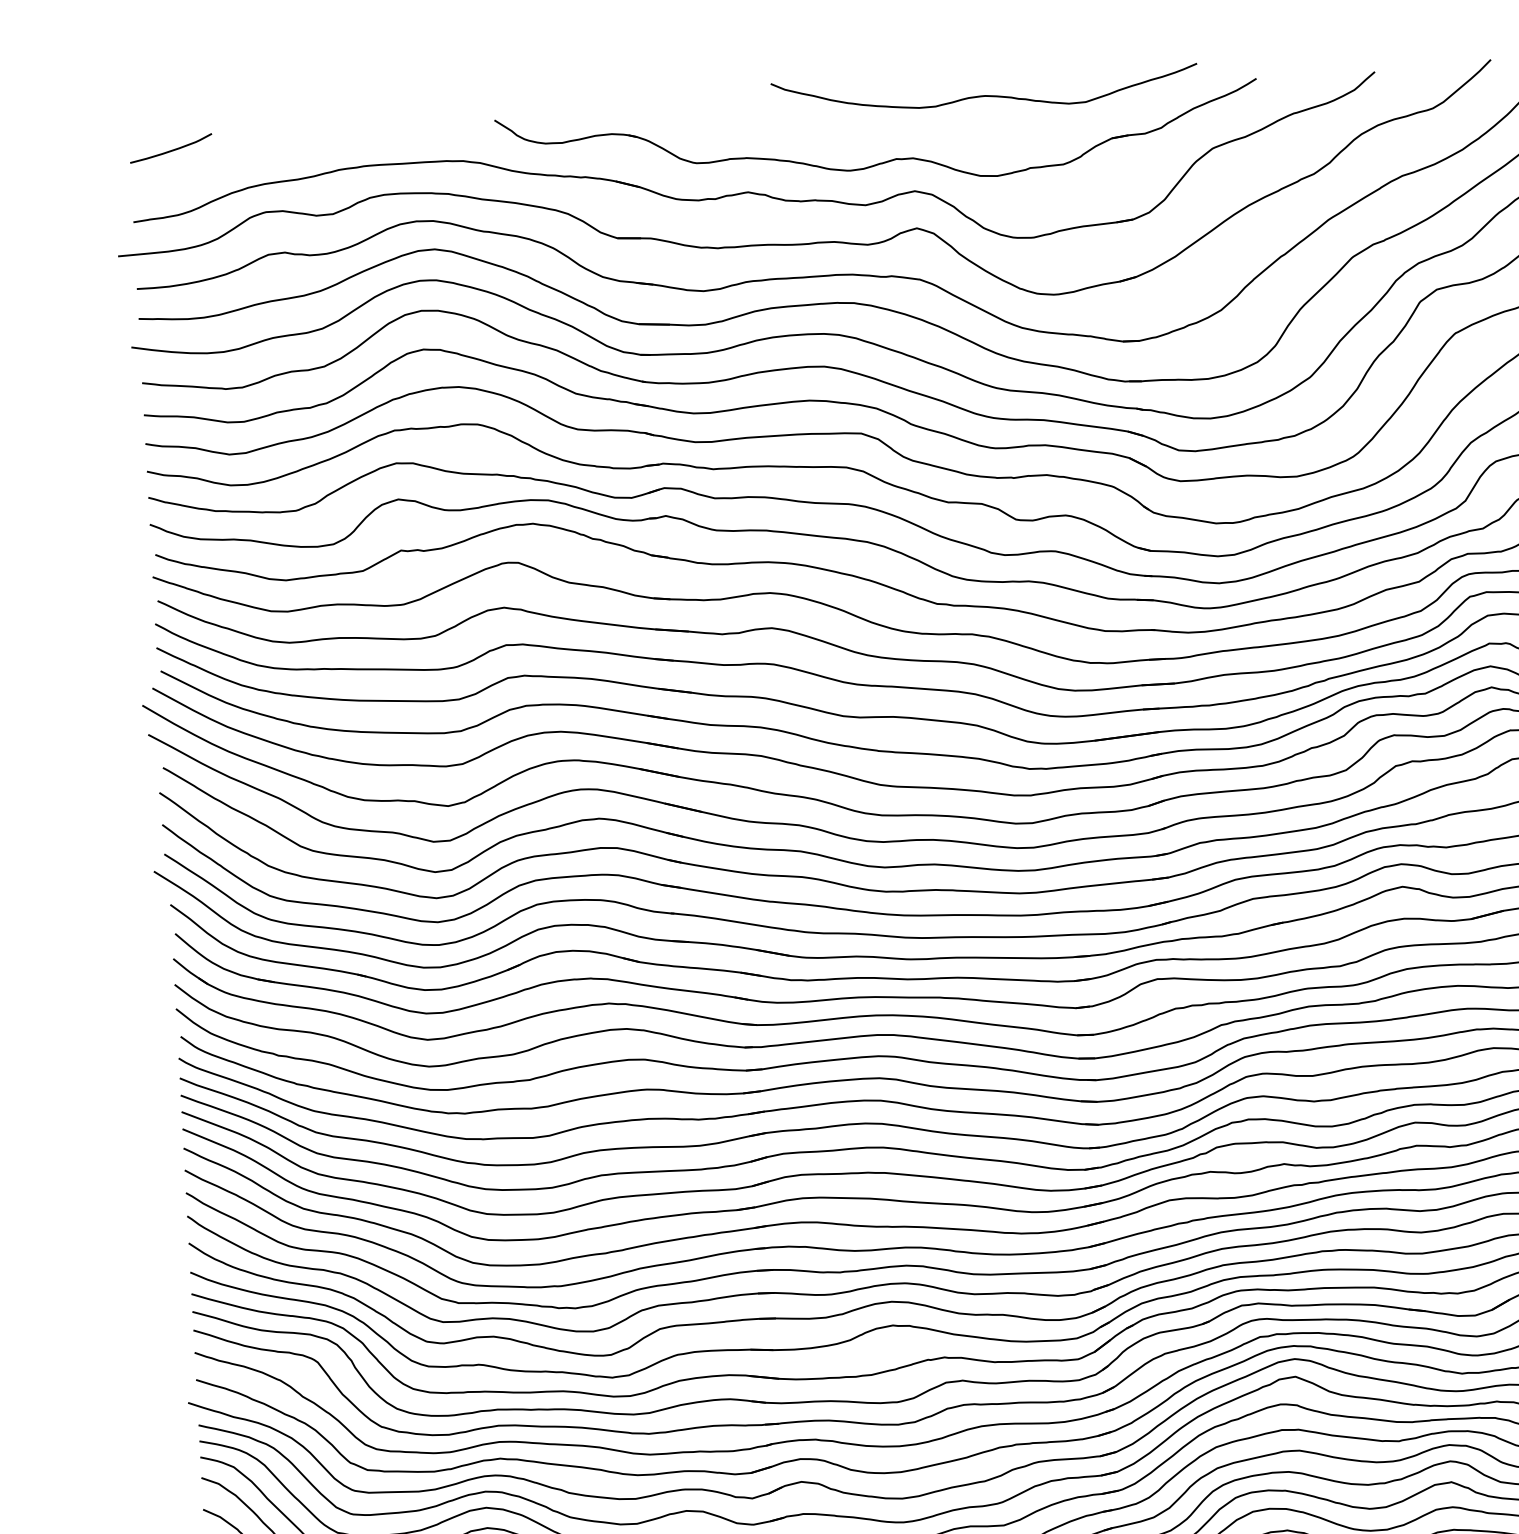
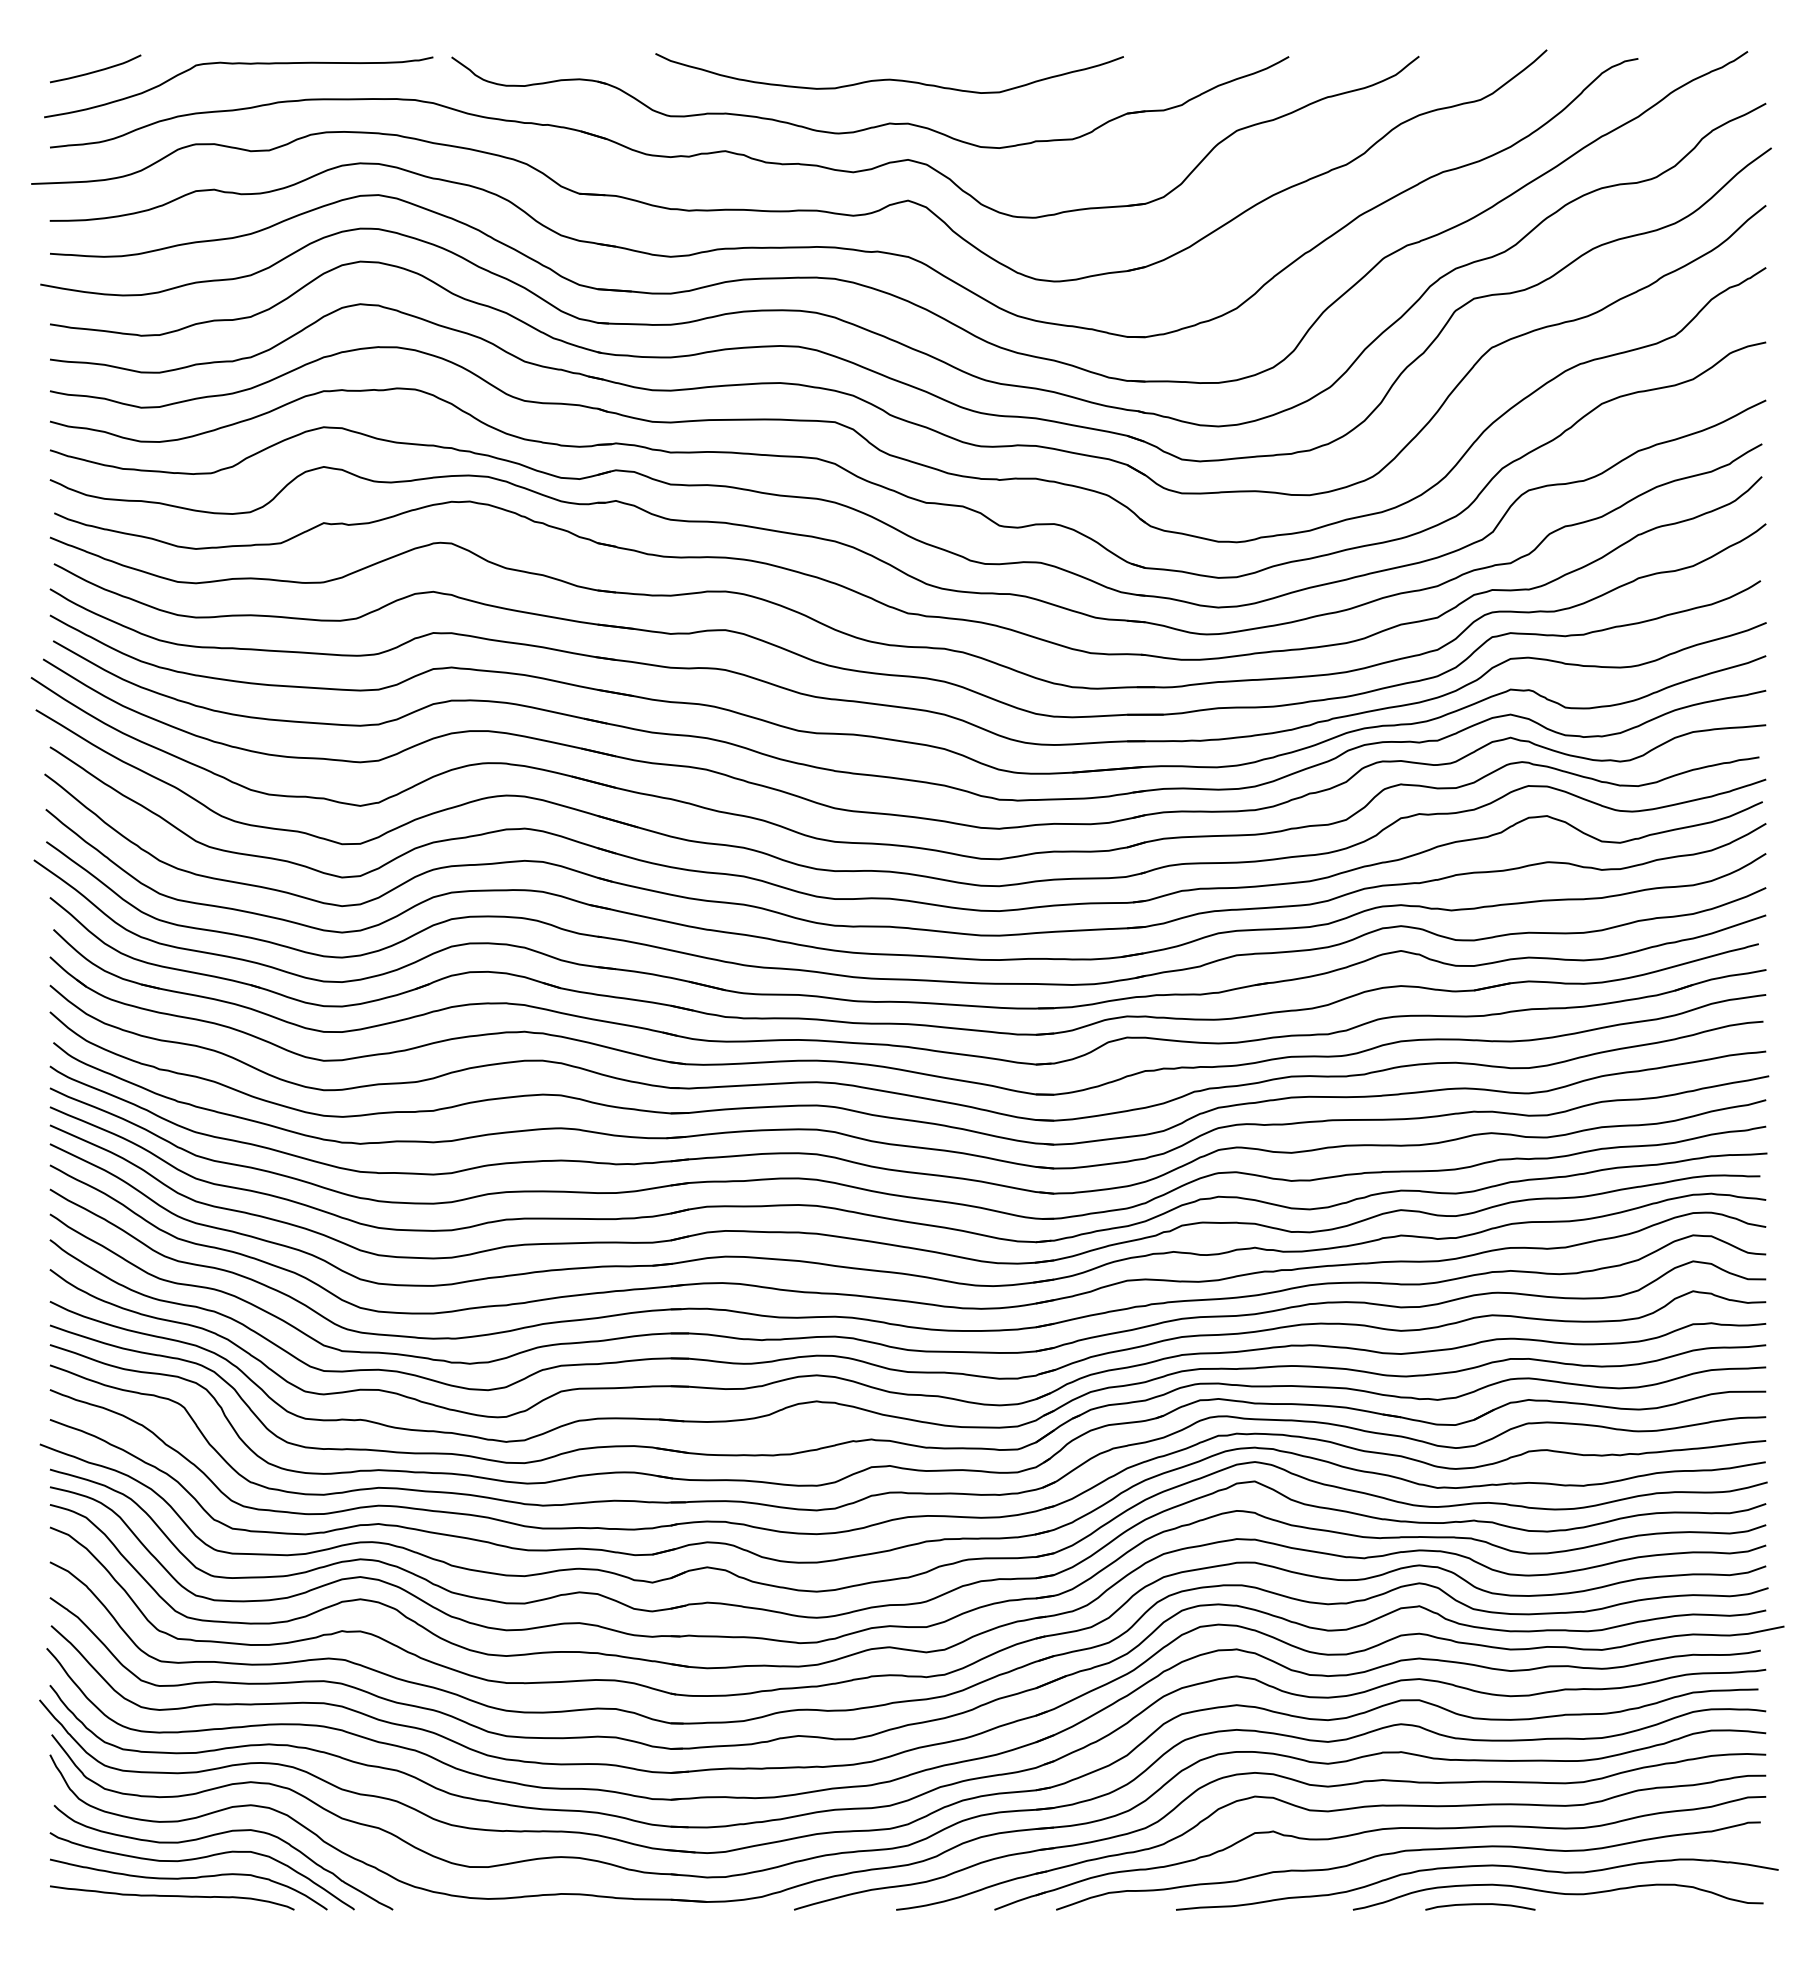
curve: (984, 94) -> (889, 78), moved
curve: (300, 137) -> (238, 64), added

